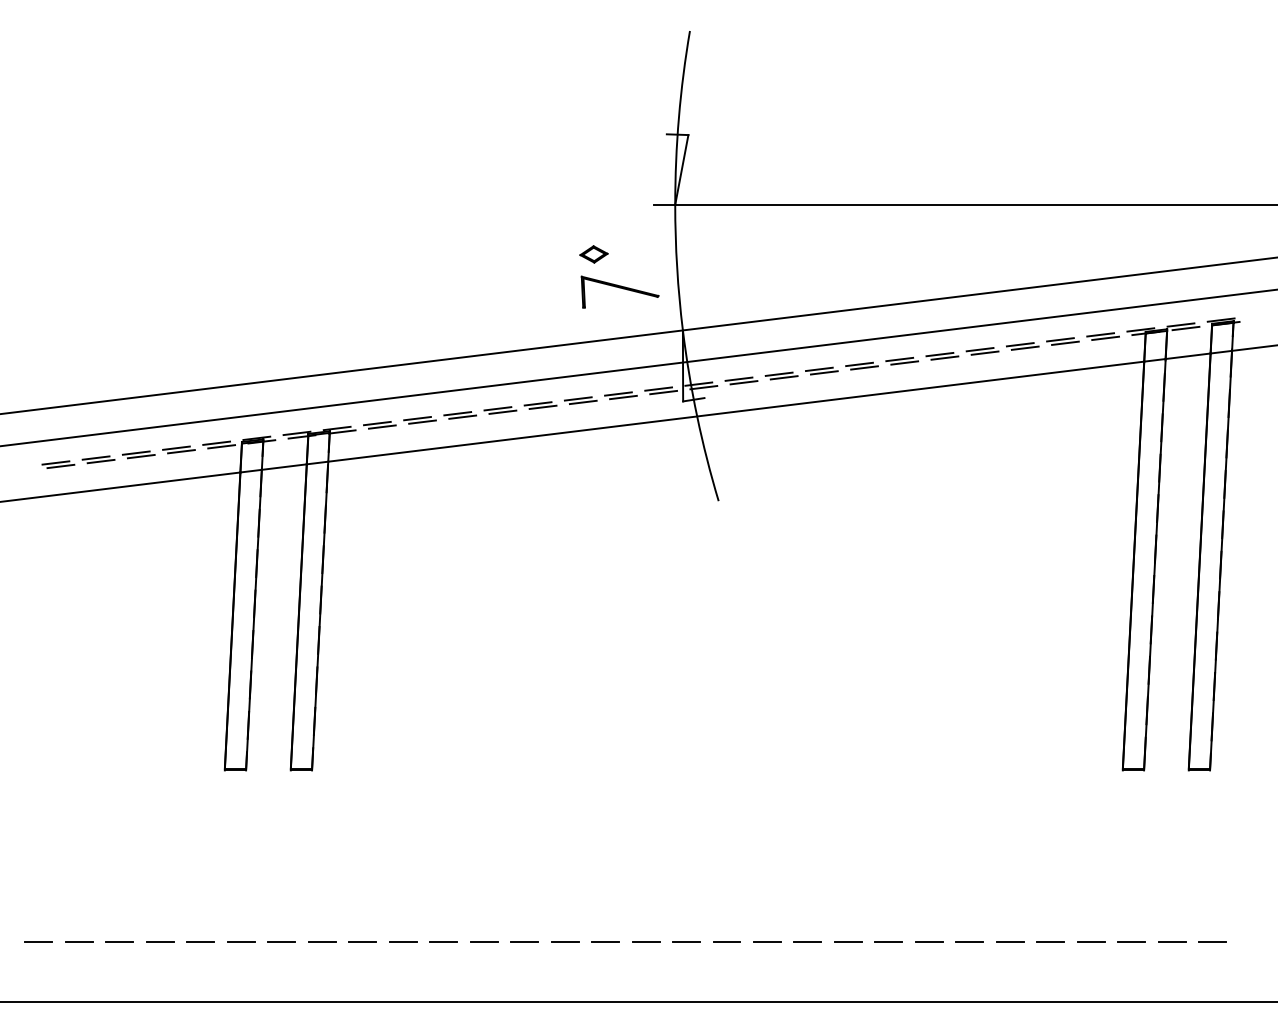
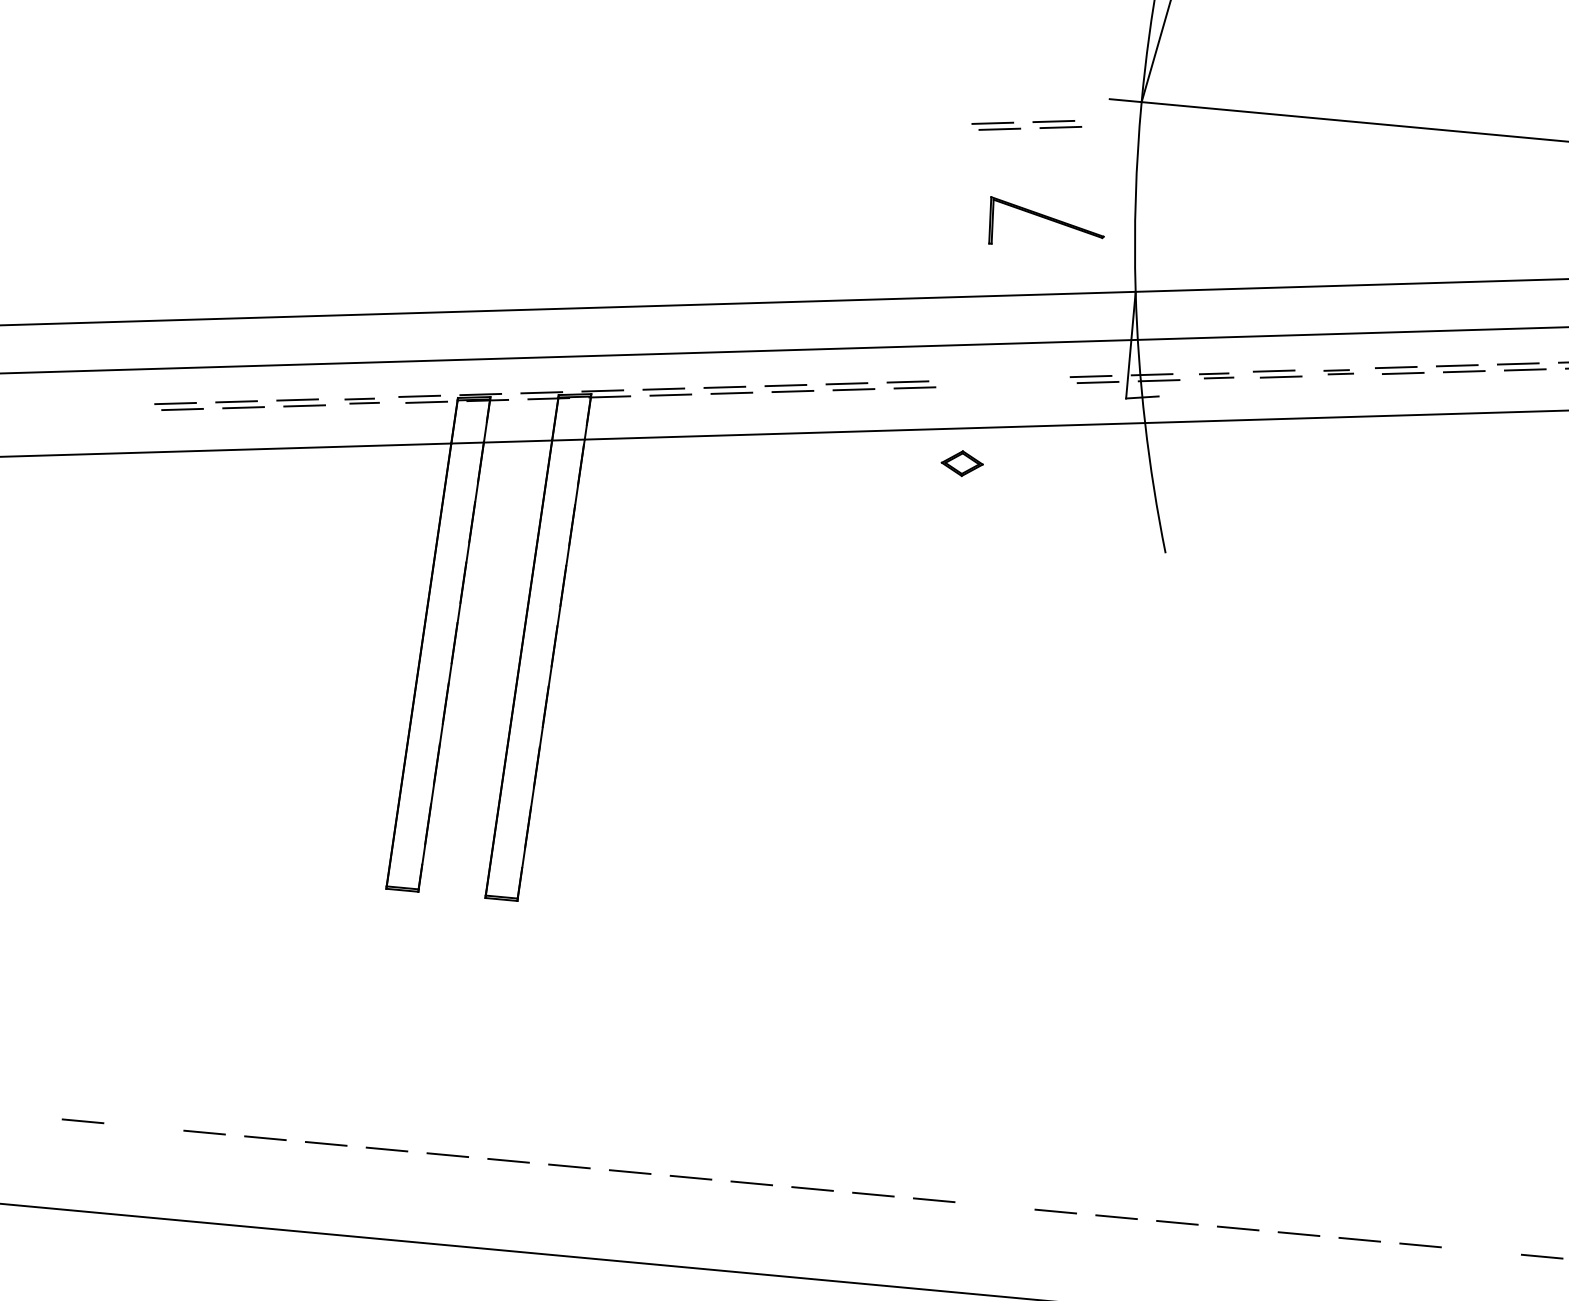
part: (593, 254) -> (961, 463), moved
part: (821, 370) -> (1338, 371), size x0.6
part: (741, 380) -> (1216, 375), size x0.7
part: (600, 397) -> (1026, 124), moved
part: (178, 449) -> (361, 400), size x0.7
line: (78, 942) -> (142, 1126), removed
line: (645, 942) -> (994, 1205), removed
line: (969, 942) -> (1480, 1251), removed

